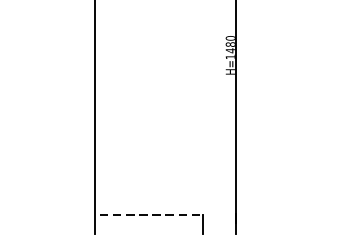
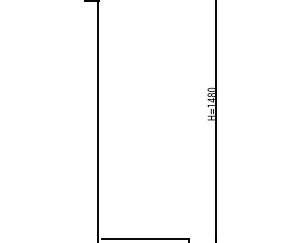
line: (151, 215) -> (145, 238), dashed -> solid

